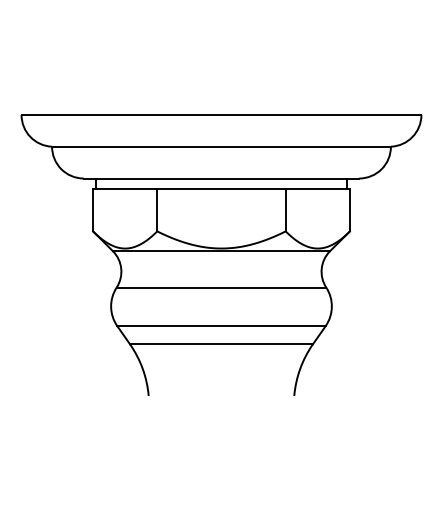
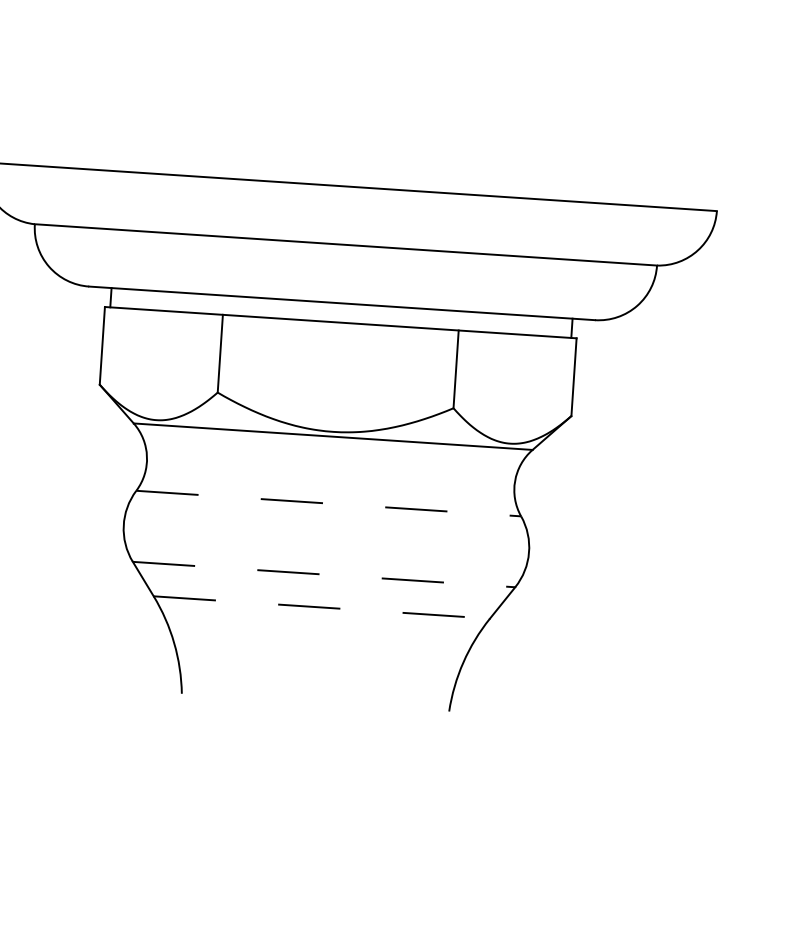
line: (221, 287) -> (328, 503), solid -> dashed
line: (222, 326) -> (325, 575), solid -> dashed
line: (221, 344) -> (321, 608), solid -> dashed

